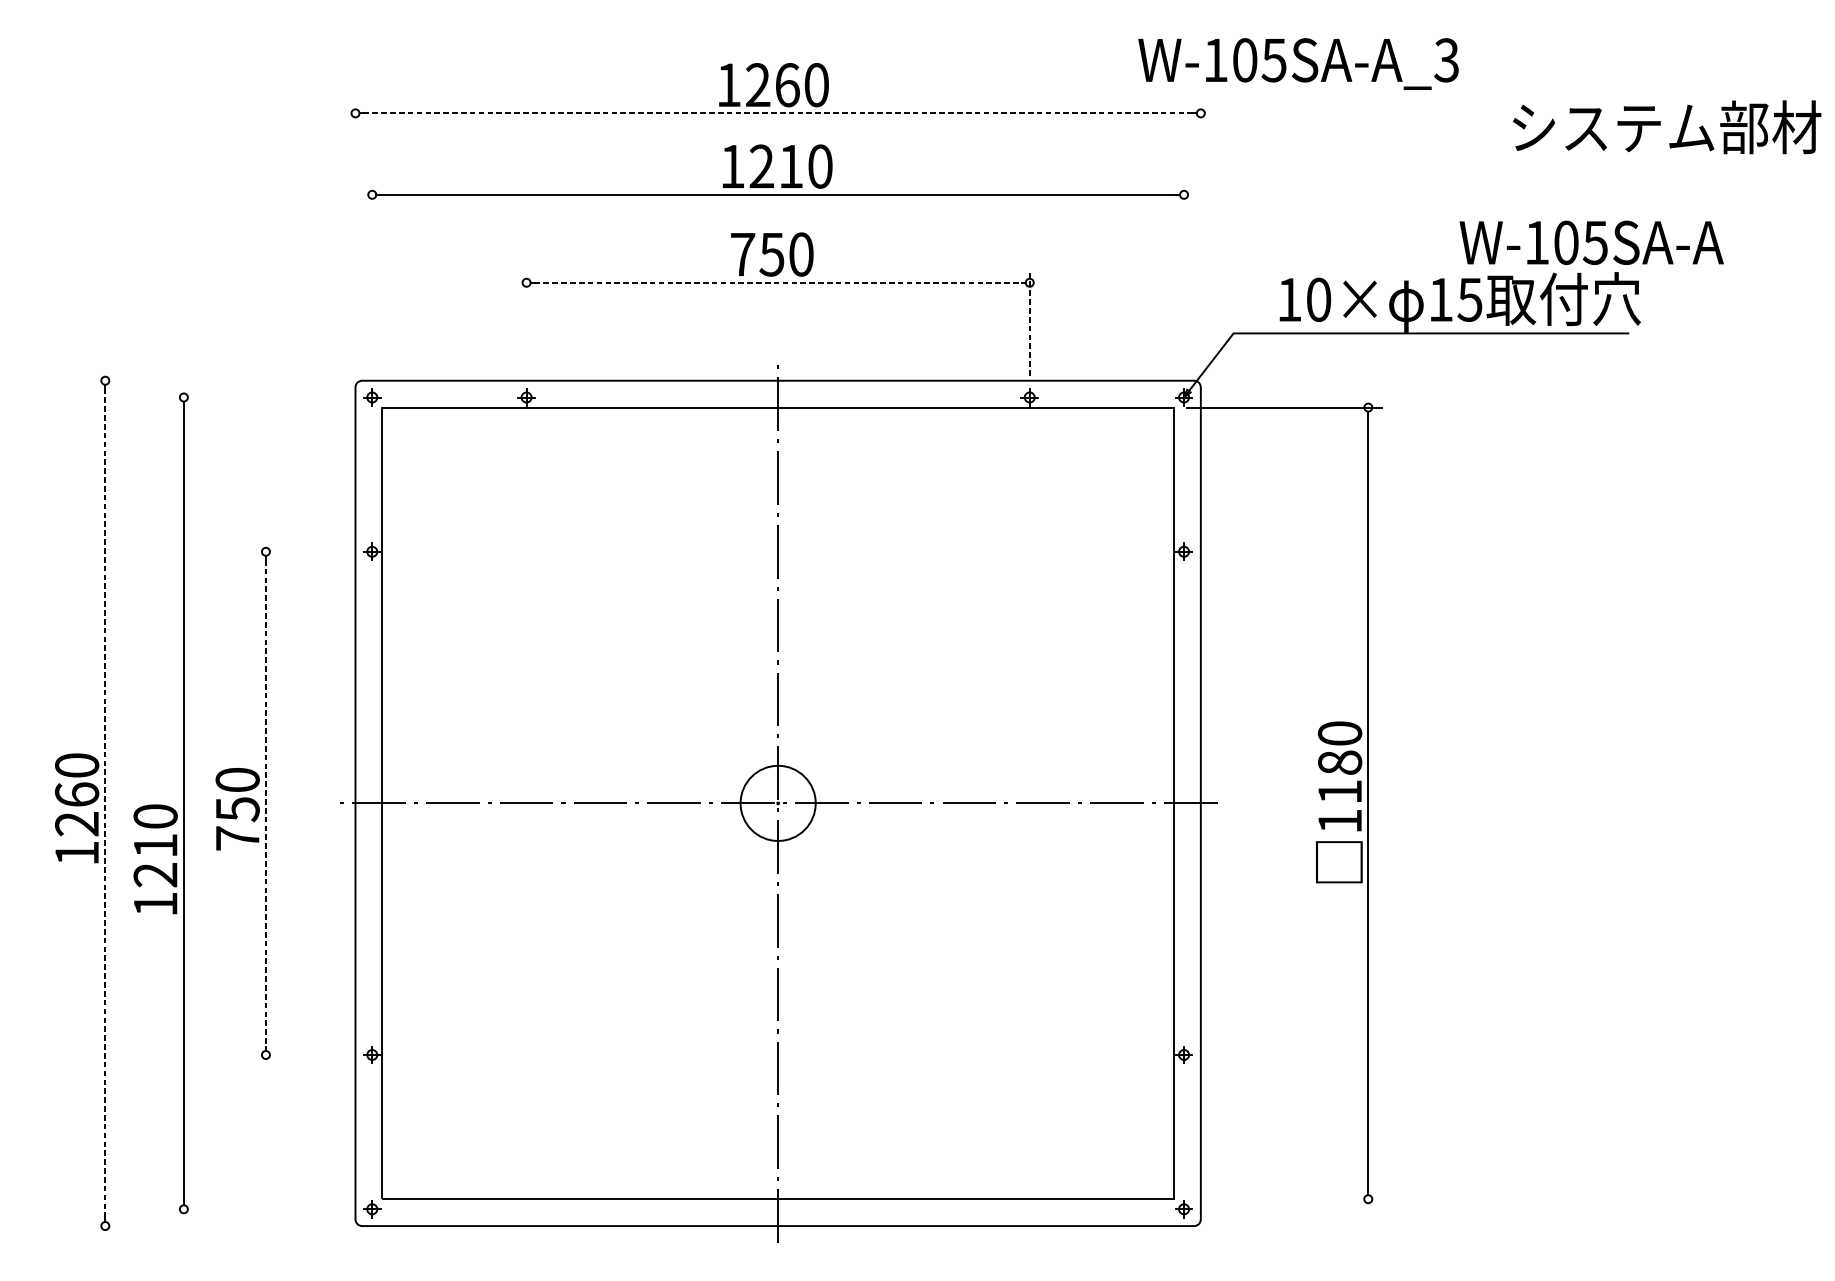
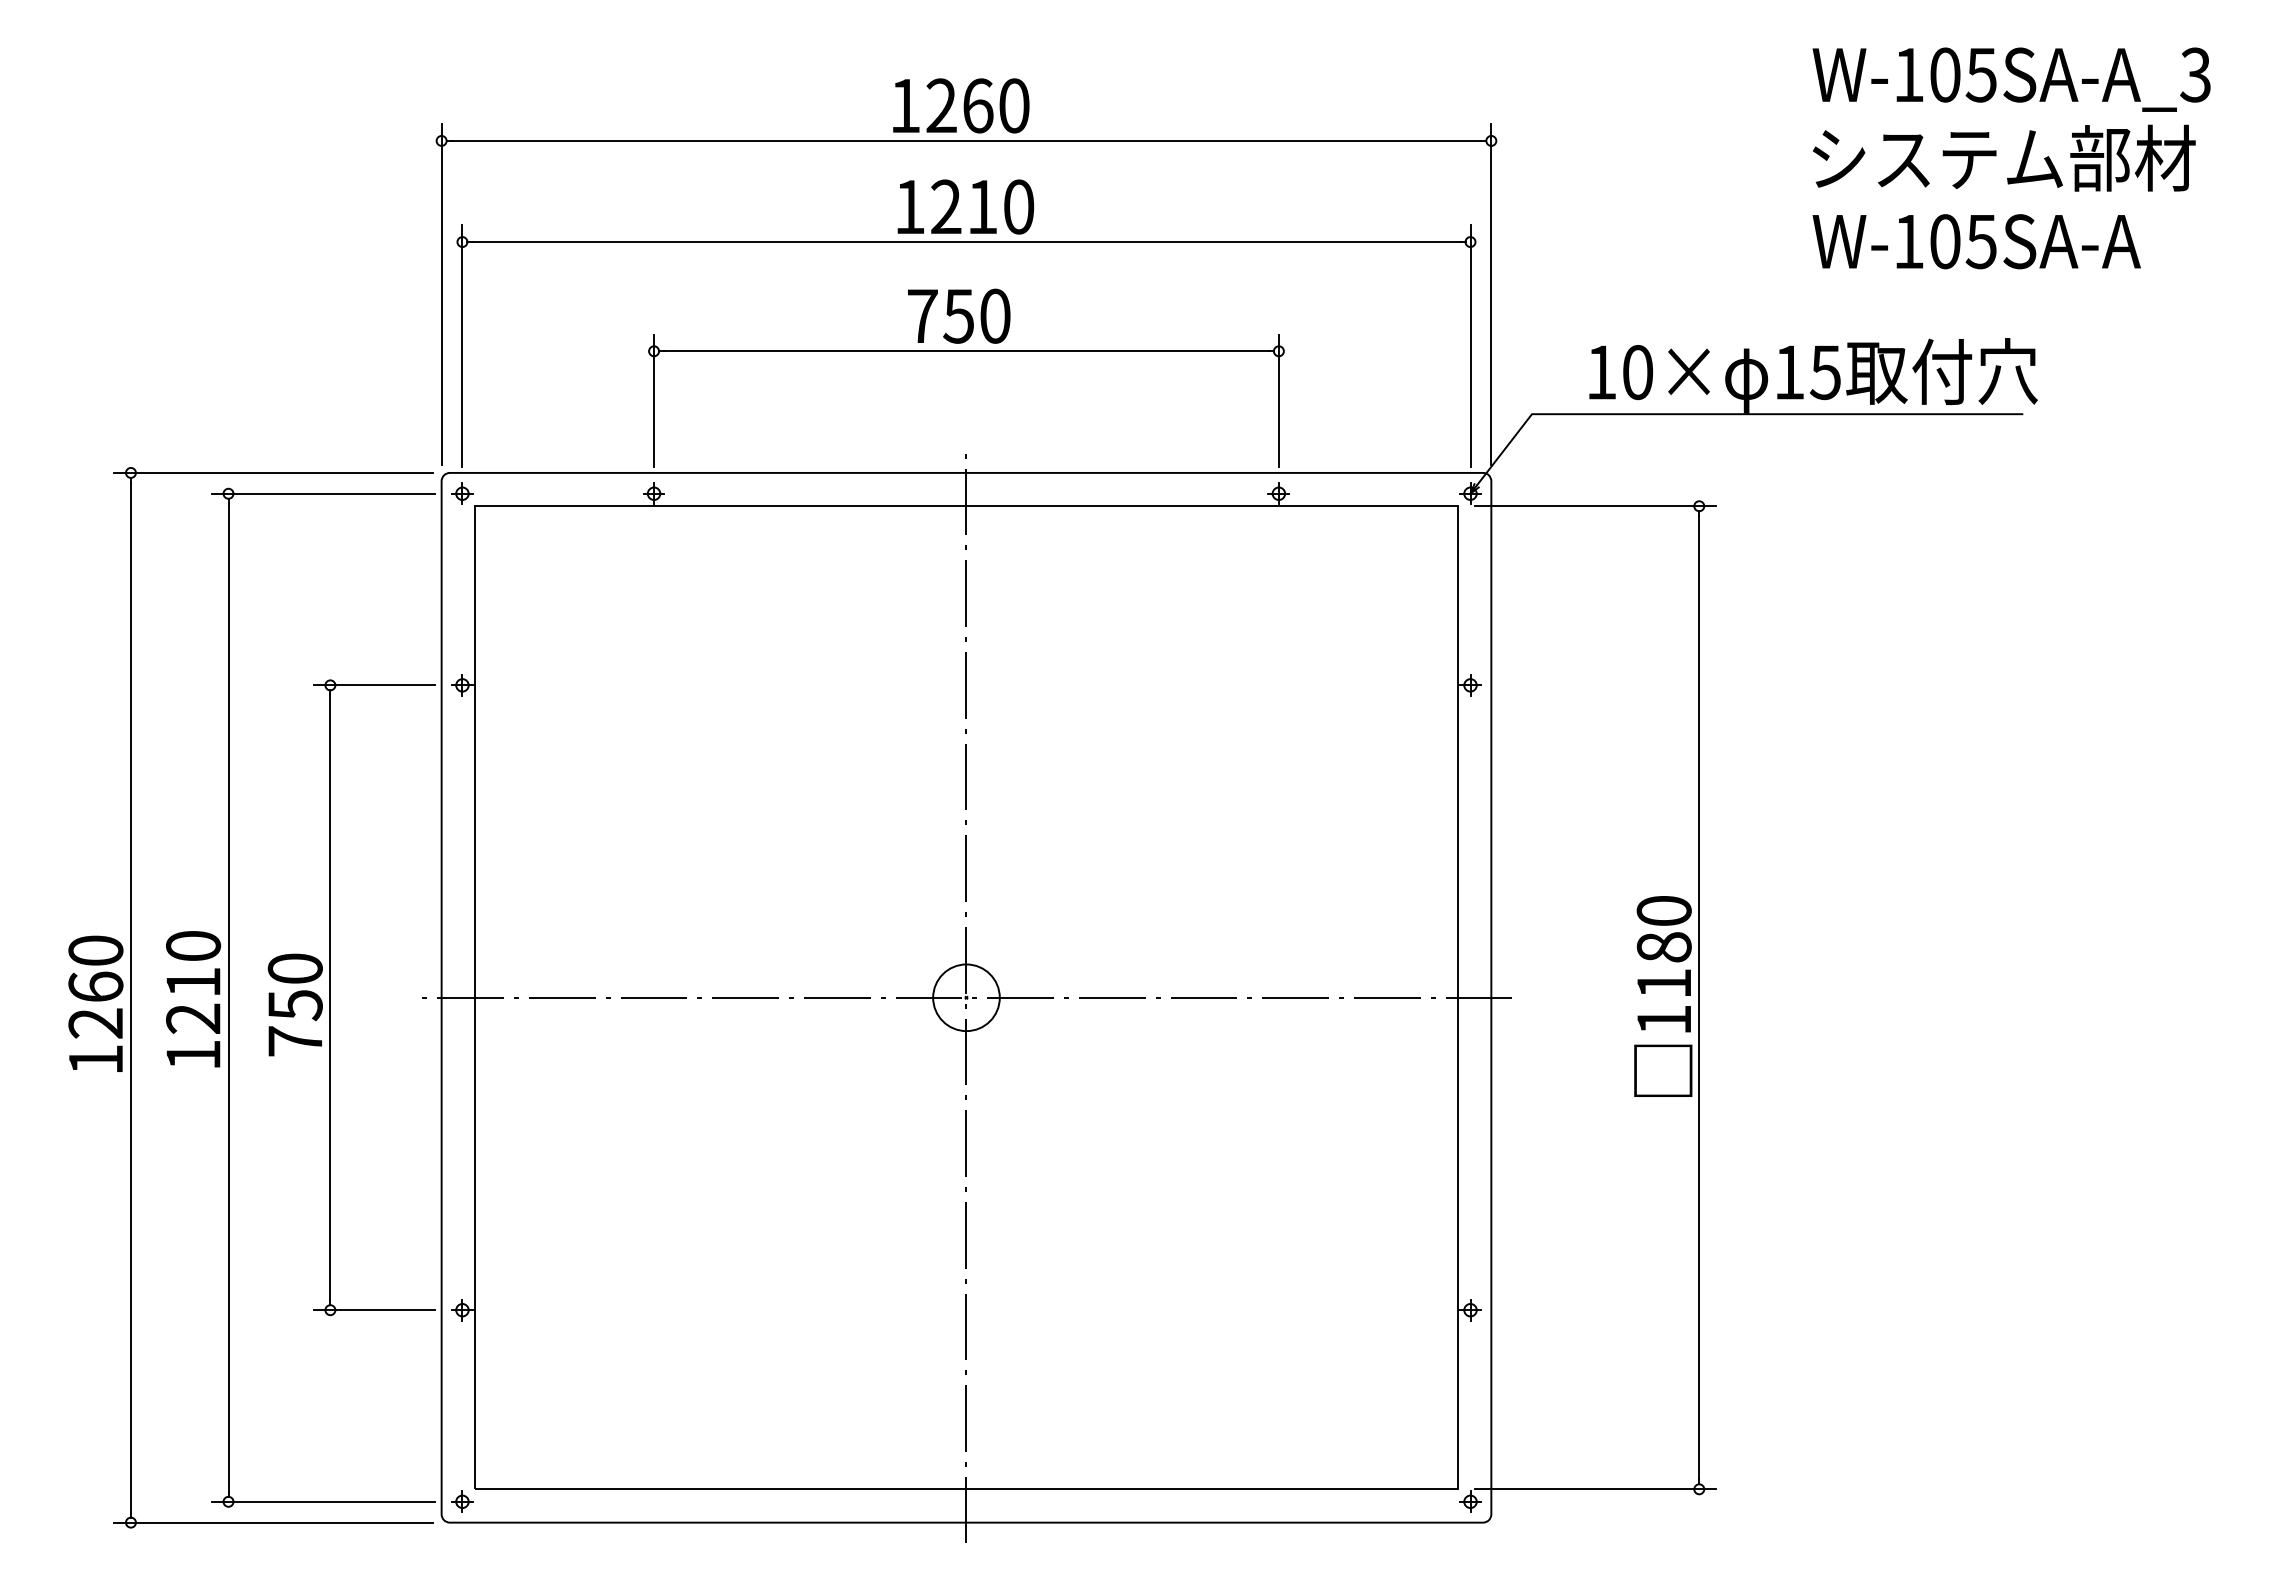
text: (1298, 63) -> (2011, 79), moved
line: (778, 113) -> (966, 140), dashed -> solid
text: (1666, 126) -> (2003, 157), moved
line: (355, 237) -> (441, 294), added
line: (1200, 237) -> (1491, 294), added
text: (1591, 242) -> (1976, 241), moved
line: (372, 278) -> (462, 345), added
line: (1184, 278) -> (1470, 345), added
line: (778, 282) -> (966, 351), dashed -> solid
line: (526, 322) -> (654, 400), added
line: (1029, 322) -> (1278, 400), dashed -> solid
line: (220, 380) -> (273, 472), added
line: (260, 397) -> (323, 493), added
line: (301, 551) -> (374, 685), added
line: (104, 803) -> (130, 997), dashed -> solid
line: (266, 803) -> (330, 998), dashed -> solid
circle: (778, 803) -> (966, 997), size x0.71
text: (155, 859) -> (193, 999), moved
line: (301, 1055) -> (374, 1310), added
line: (1283, 1199) -> (1594, 1489), added
line: (260, 1209) -> (323, 1501), added
line: (220, 1225) -> (273, 1522), added

